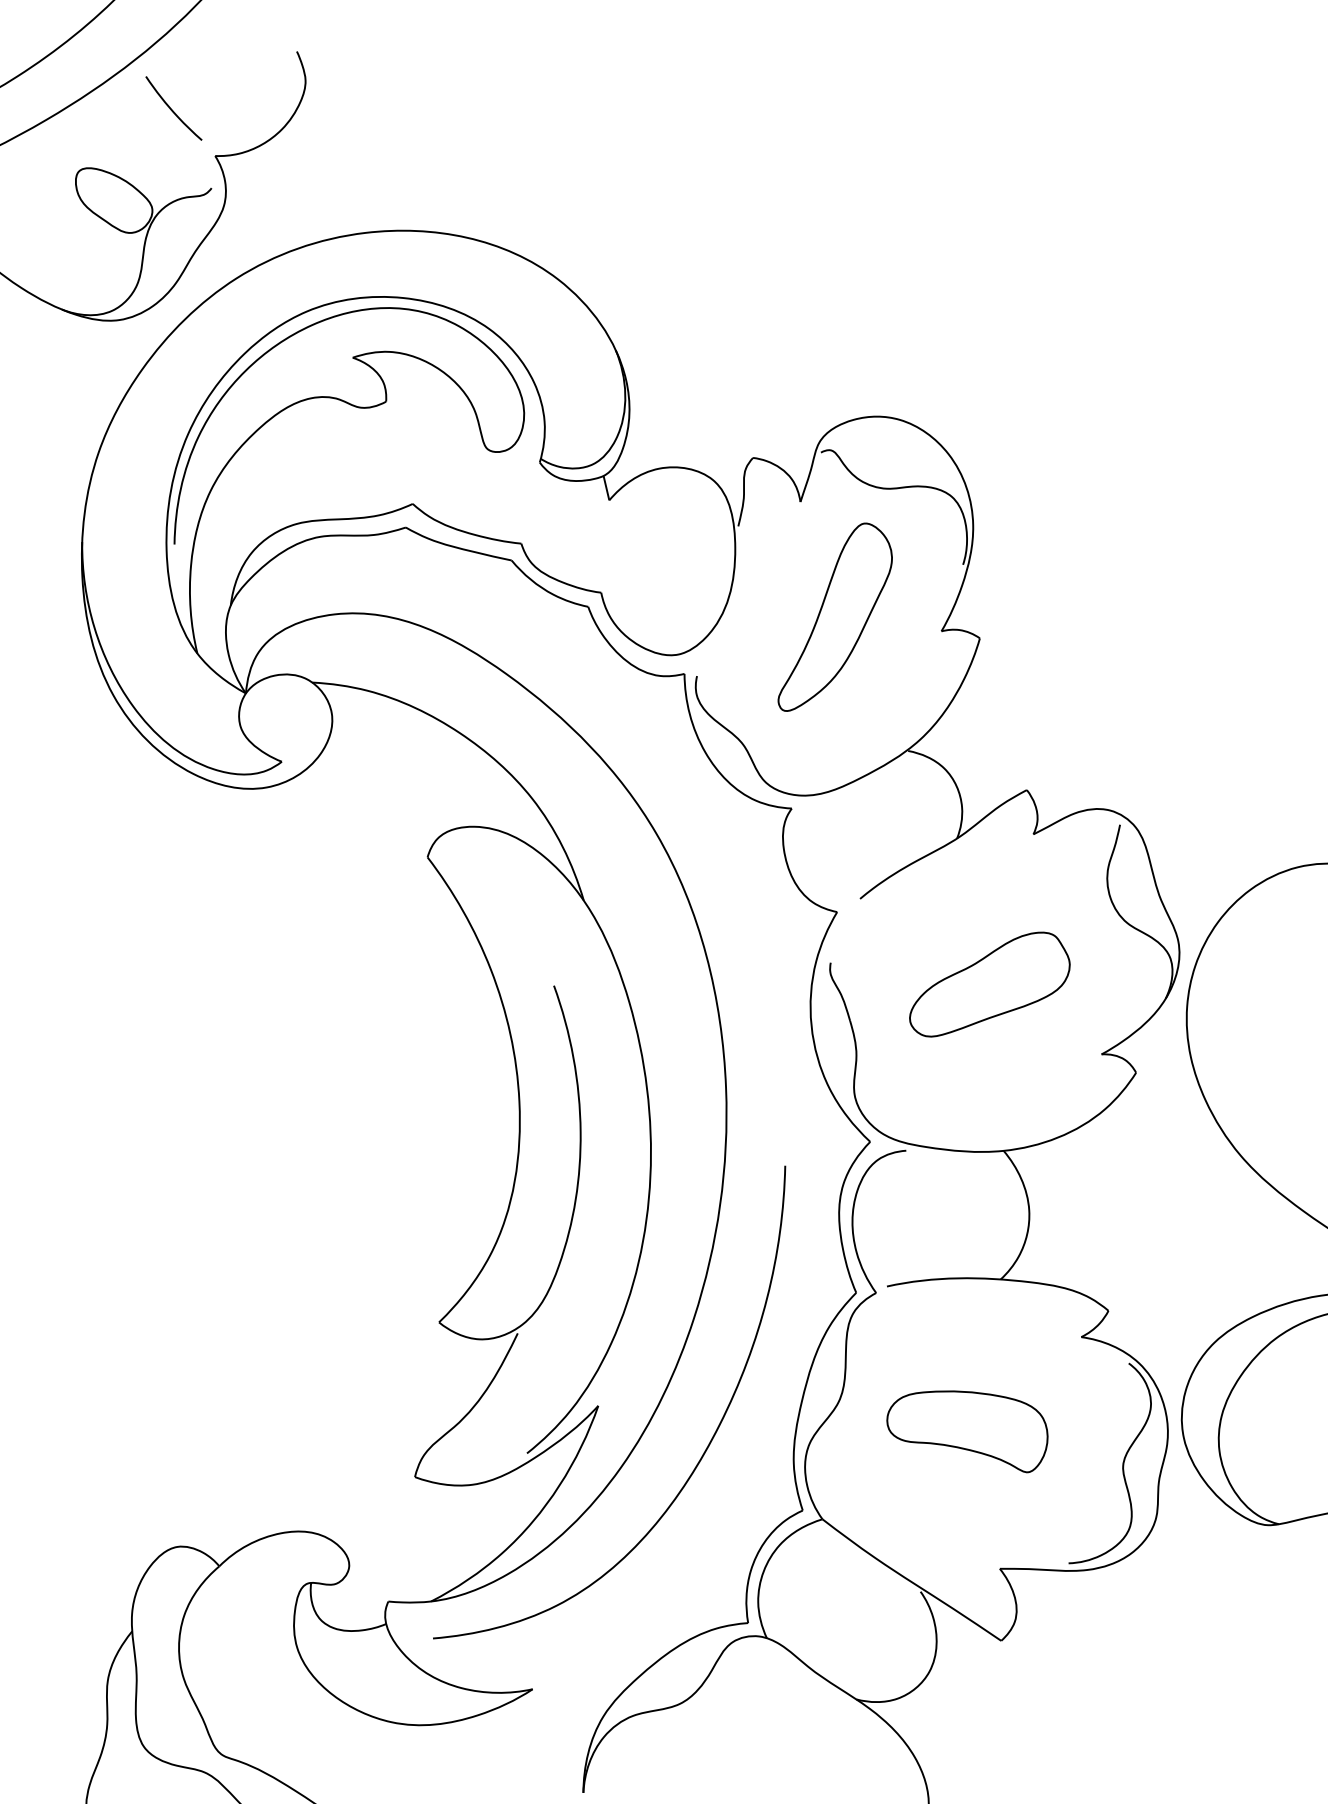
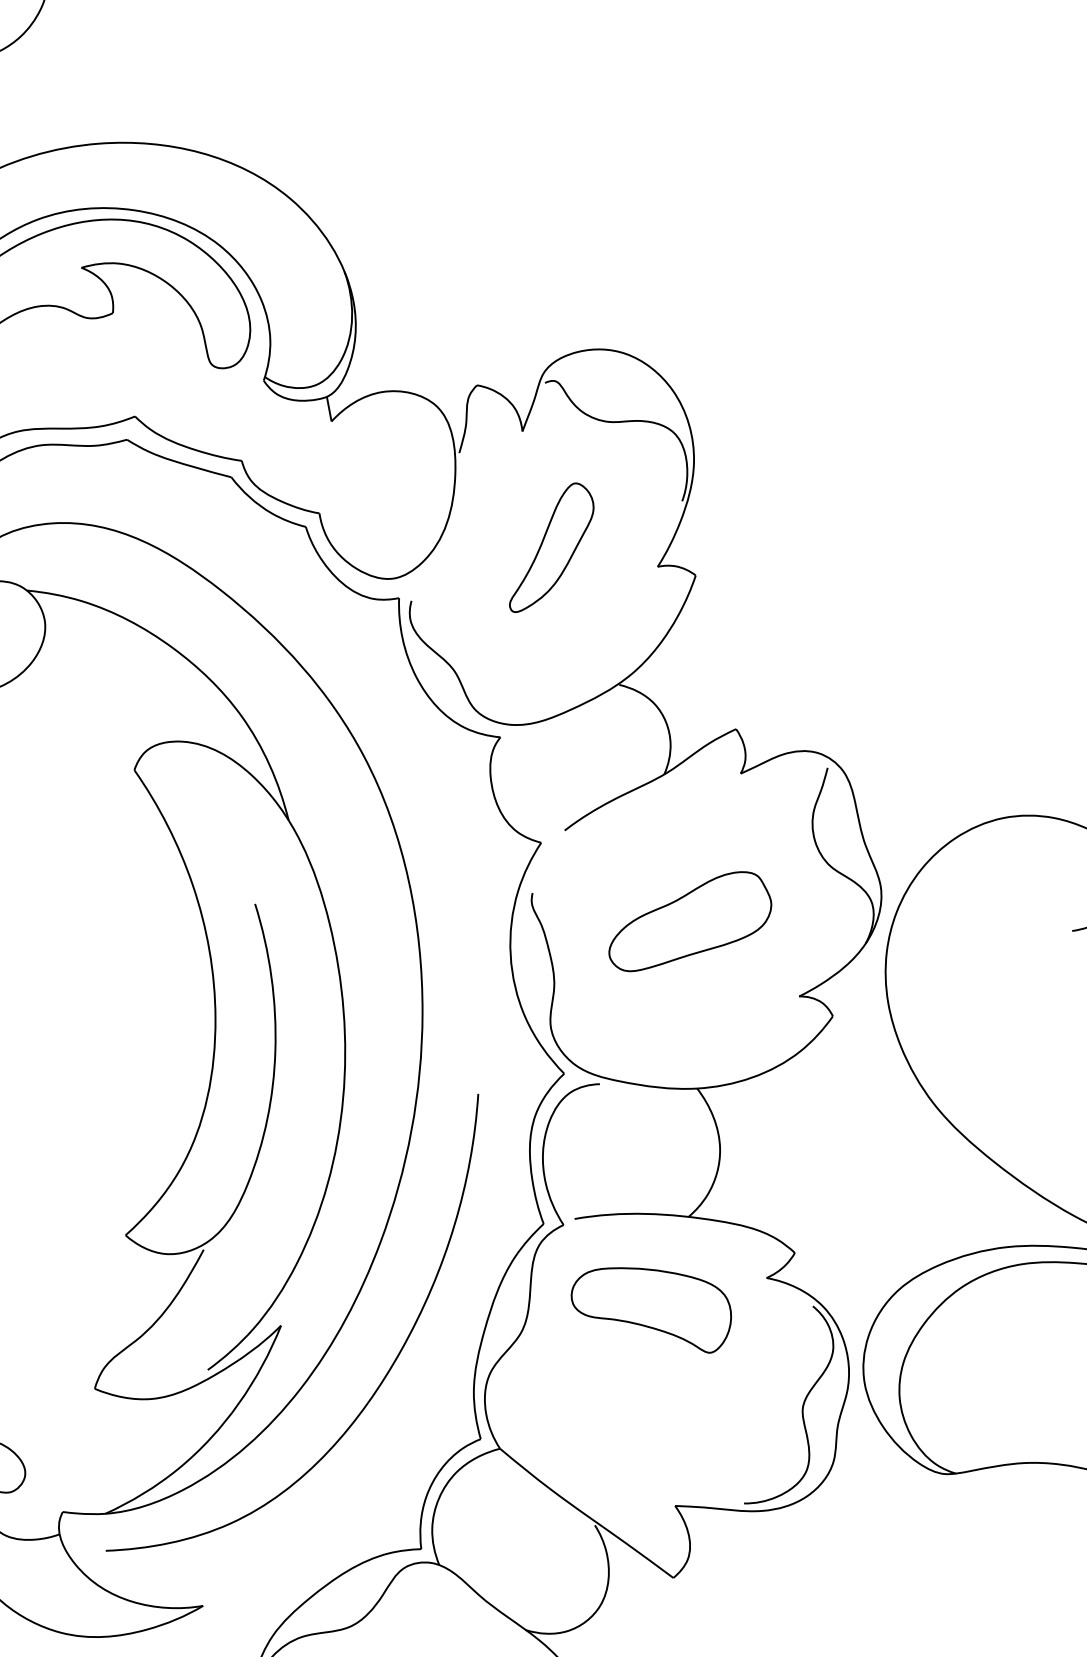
part: (834, 616) -> (551, 547), size x0.7
part: (967, 1431) -> (651, 1309), moved

